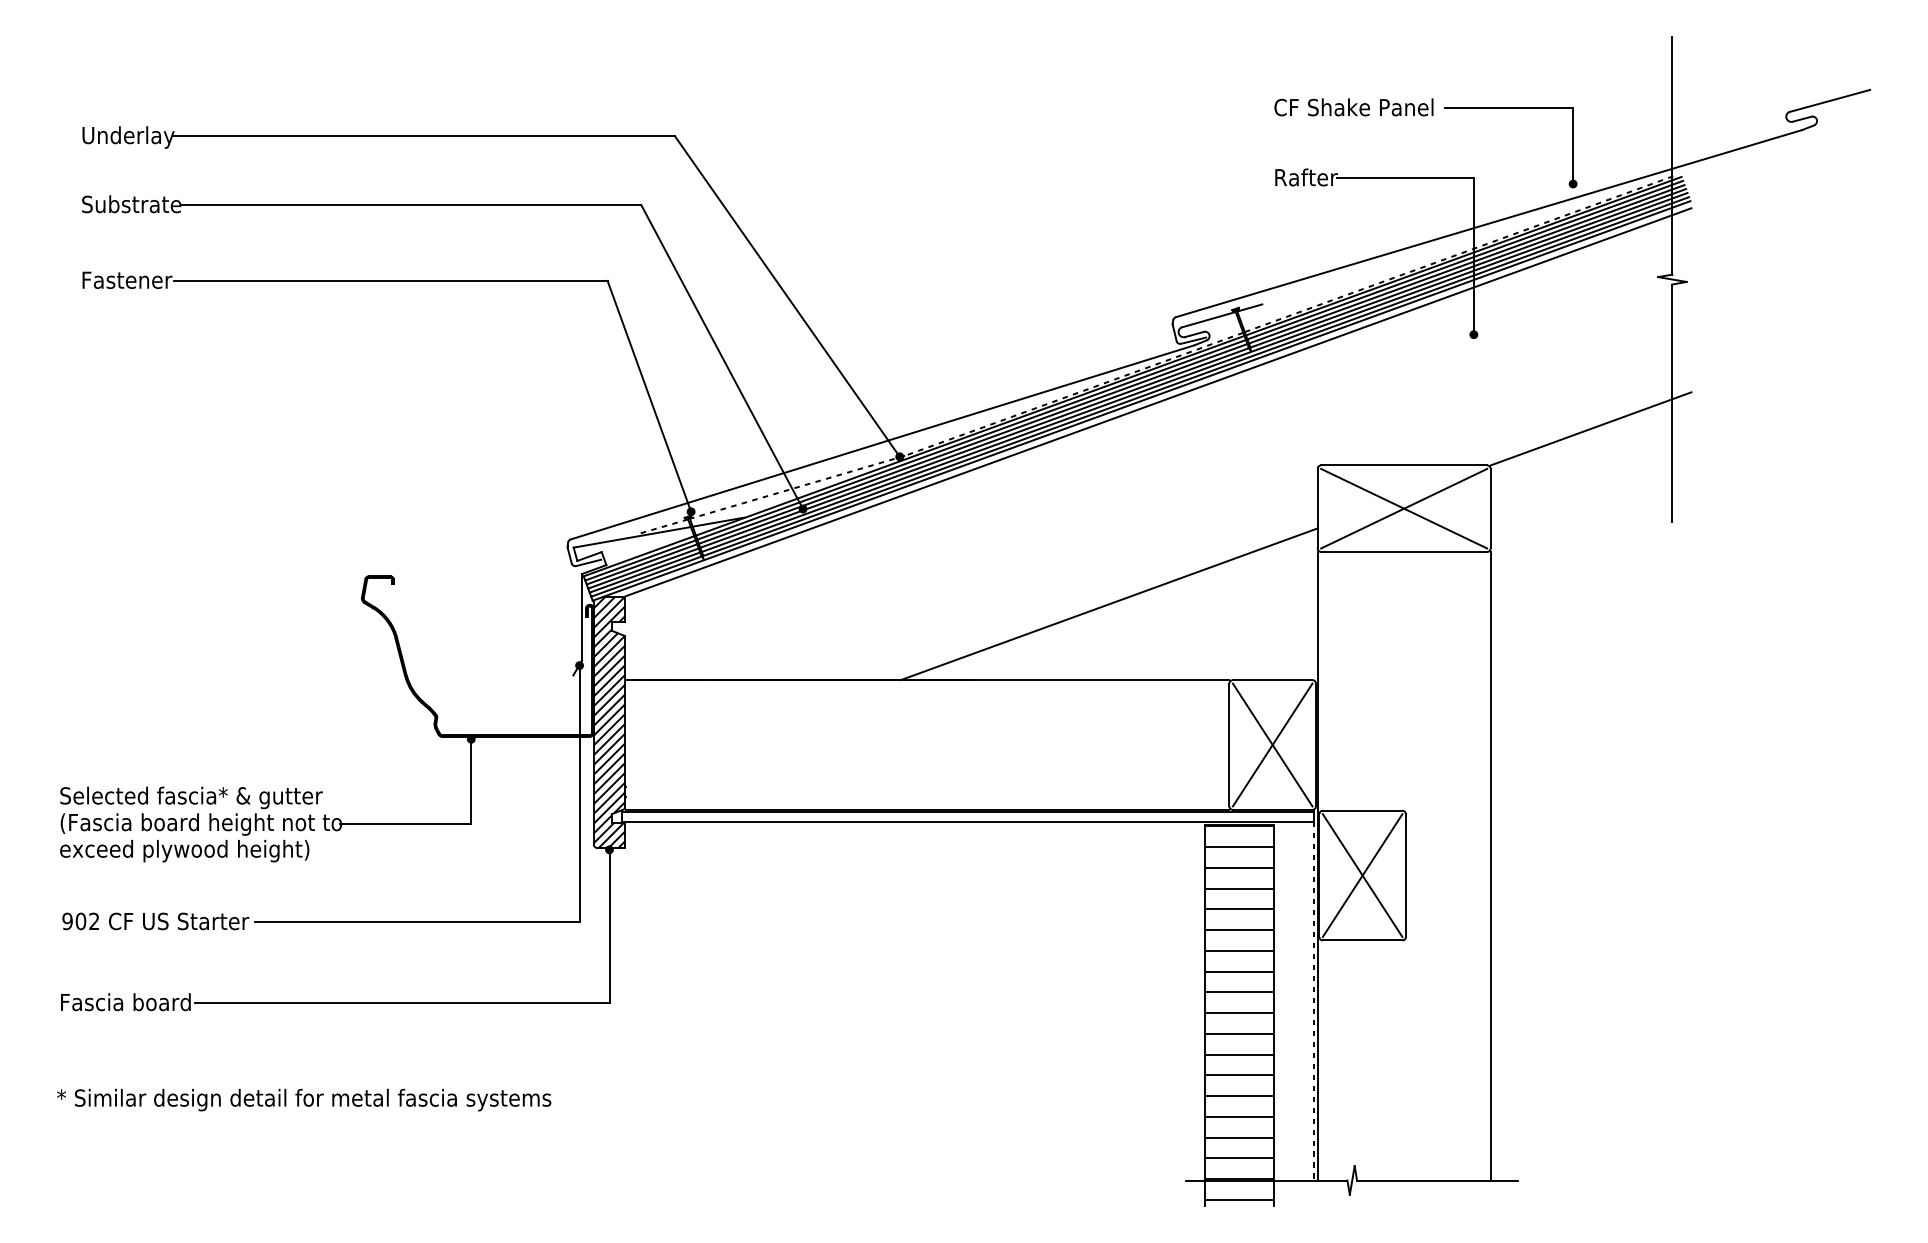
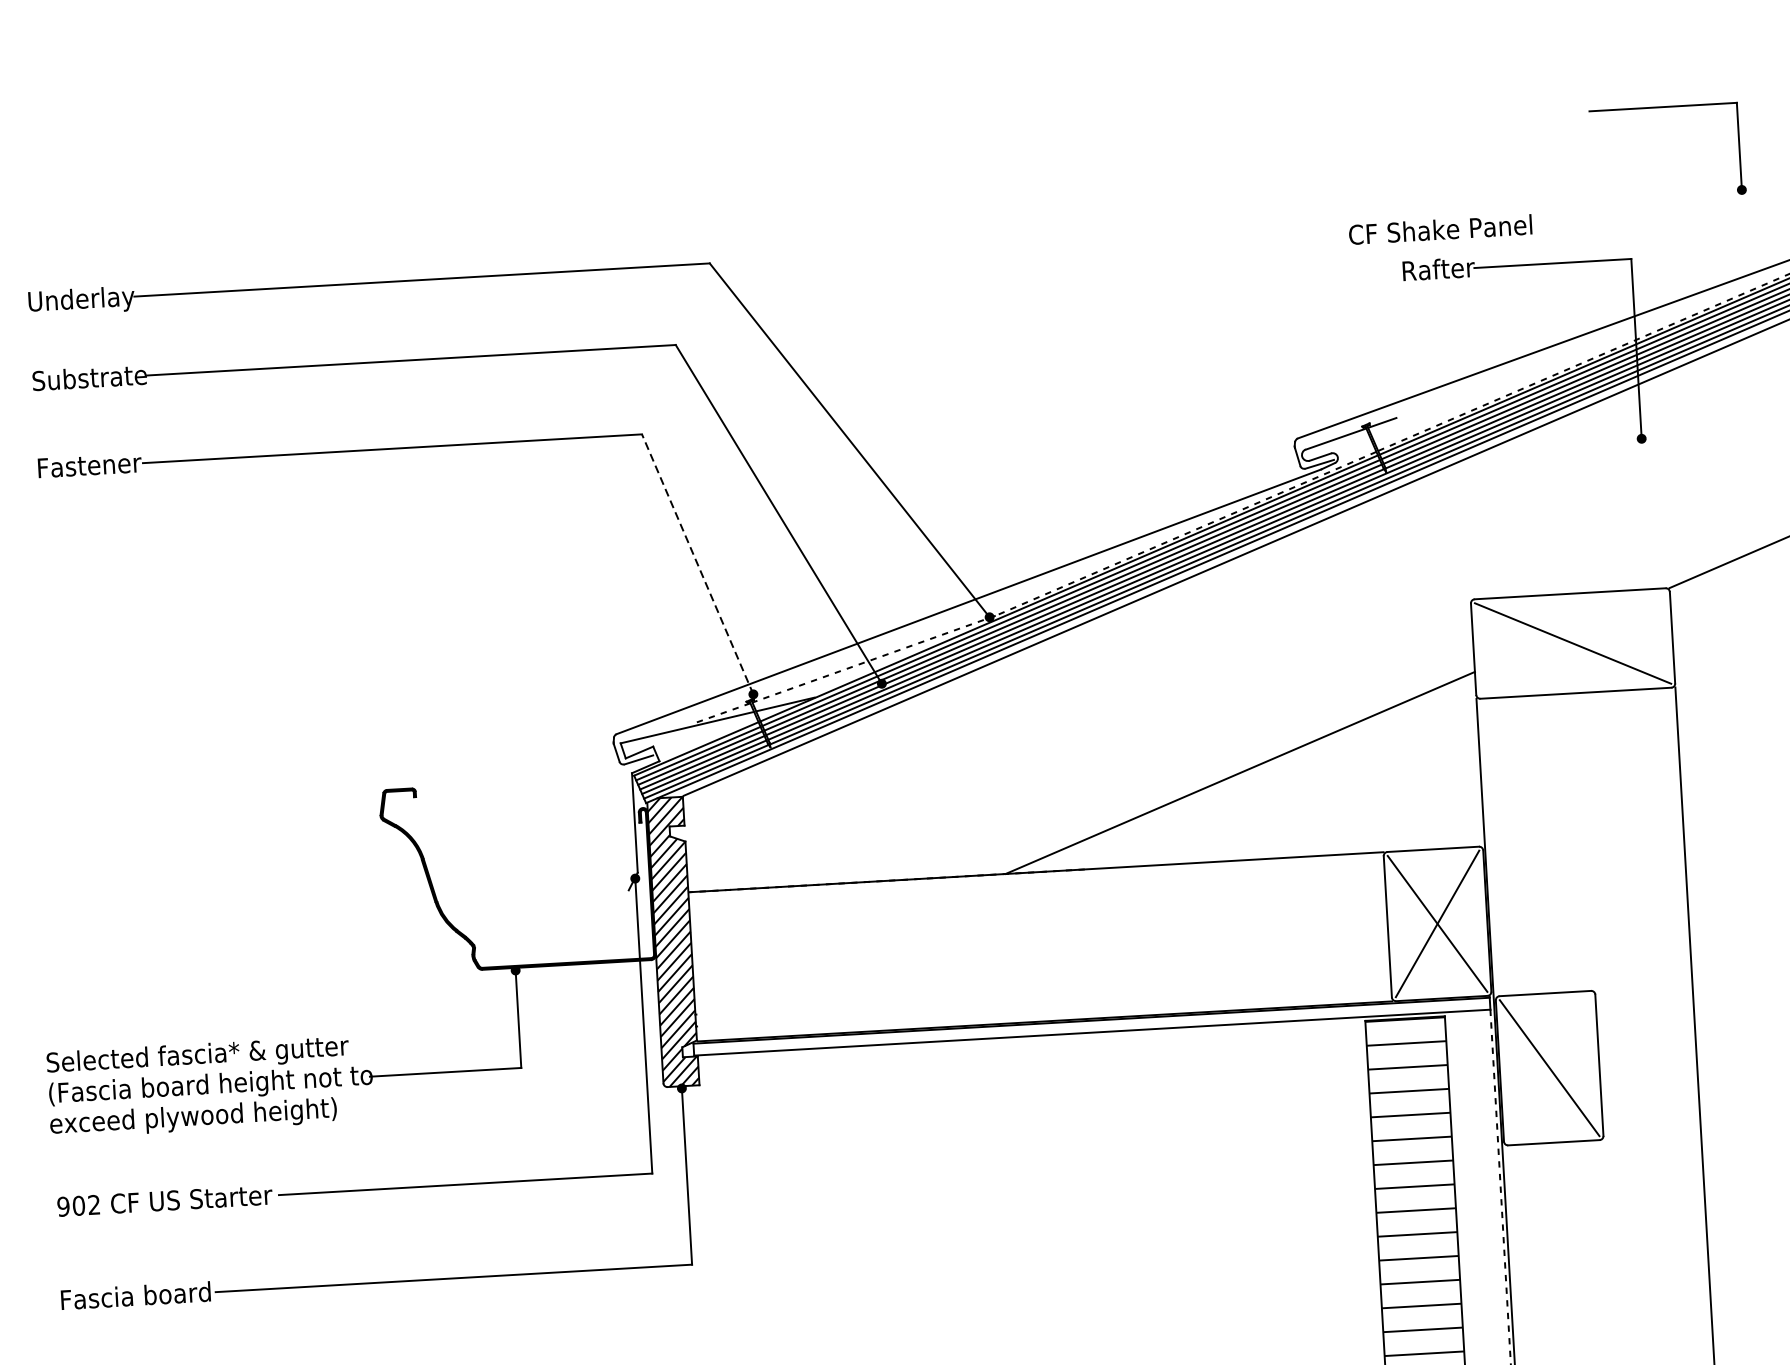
text: (1353, 107) -> (1440, 229), moved
part: (1510, 108) -> (1664, 107), moved
line: (649, 396) -> (697, 564), solid -> dashed
line: (1404, 508) -> (1573, 643), removed
line: (1362, 875) -> (1549, 1068), removed

